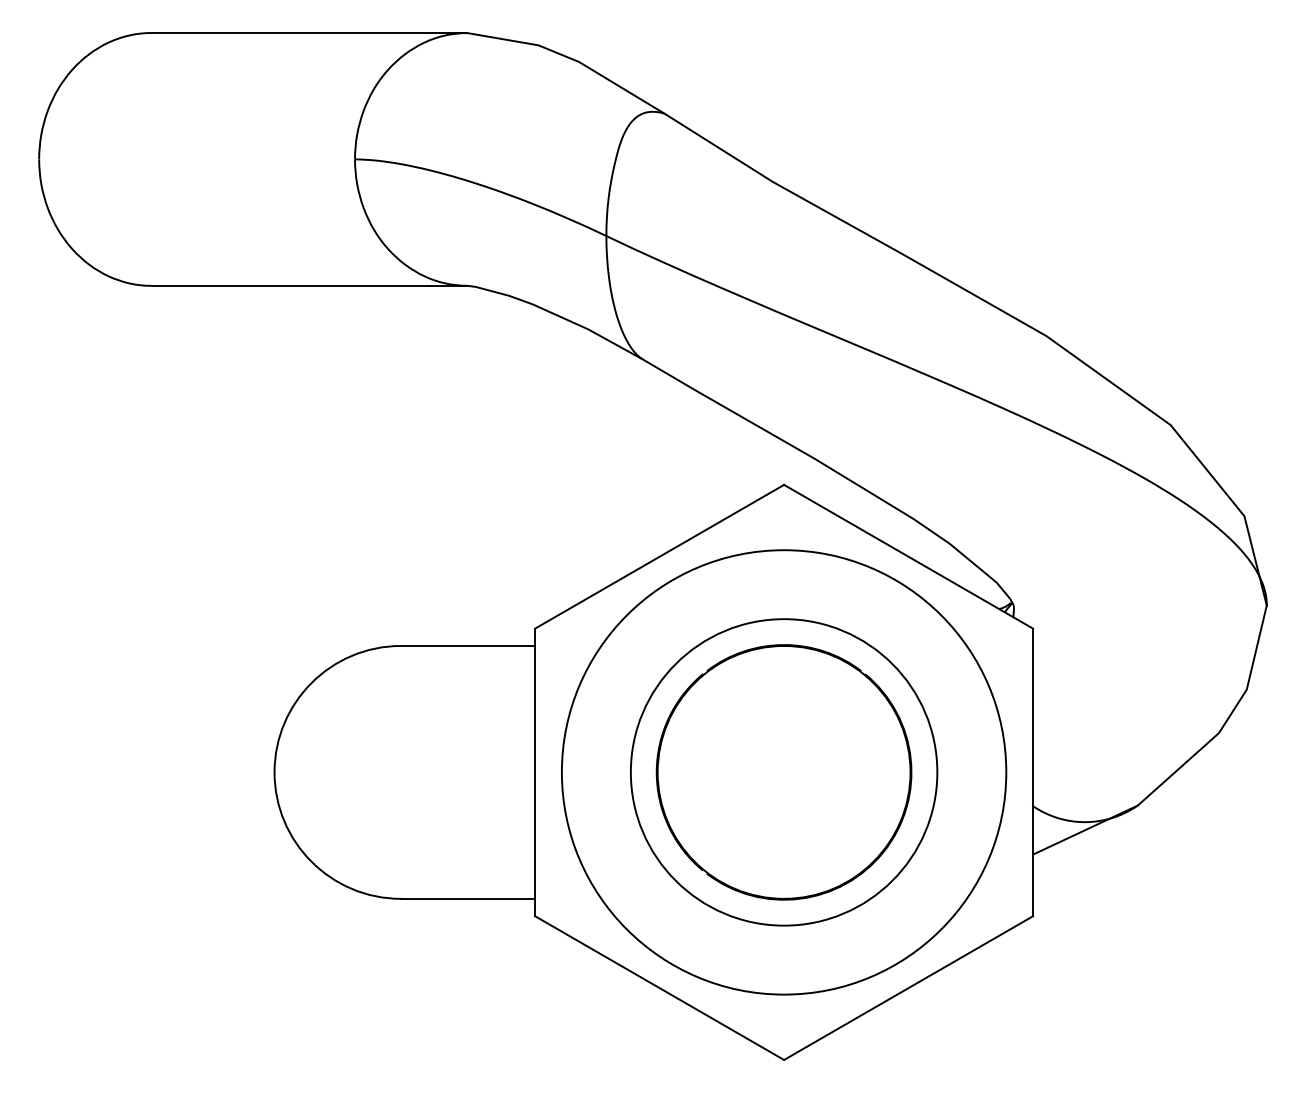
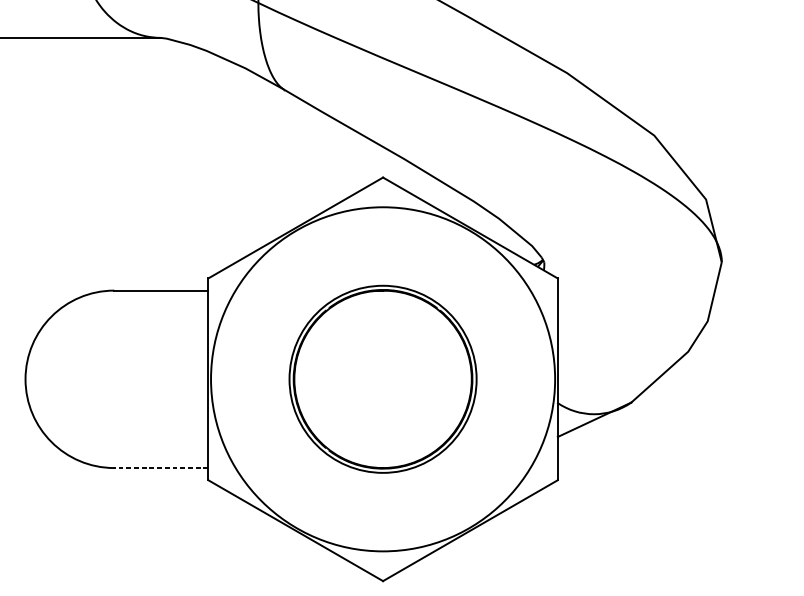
circle: (783, 772) -> (382, 379), size x0.6
circle: (783, 772) -> (382, 379), size x1.6
line: (467, 898) -> (160, 467), solid -> dashed

